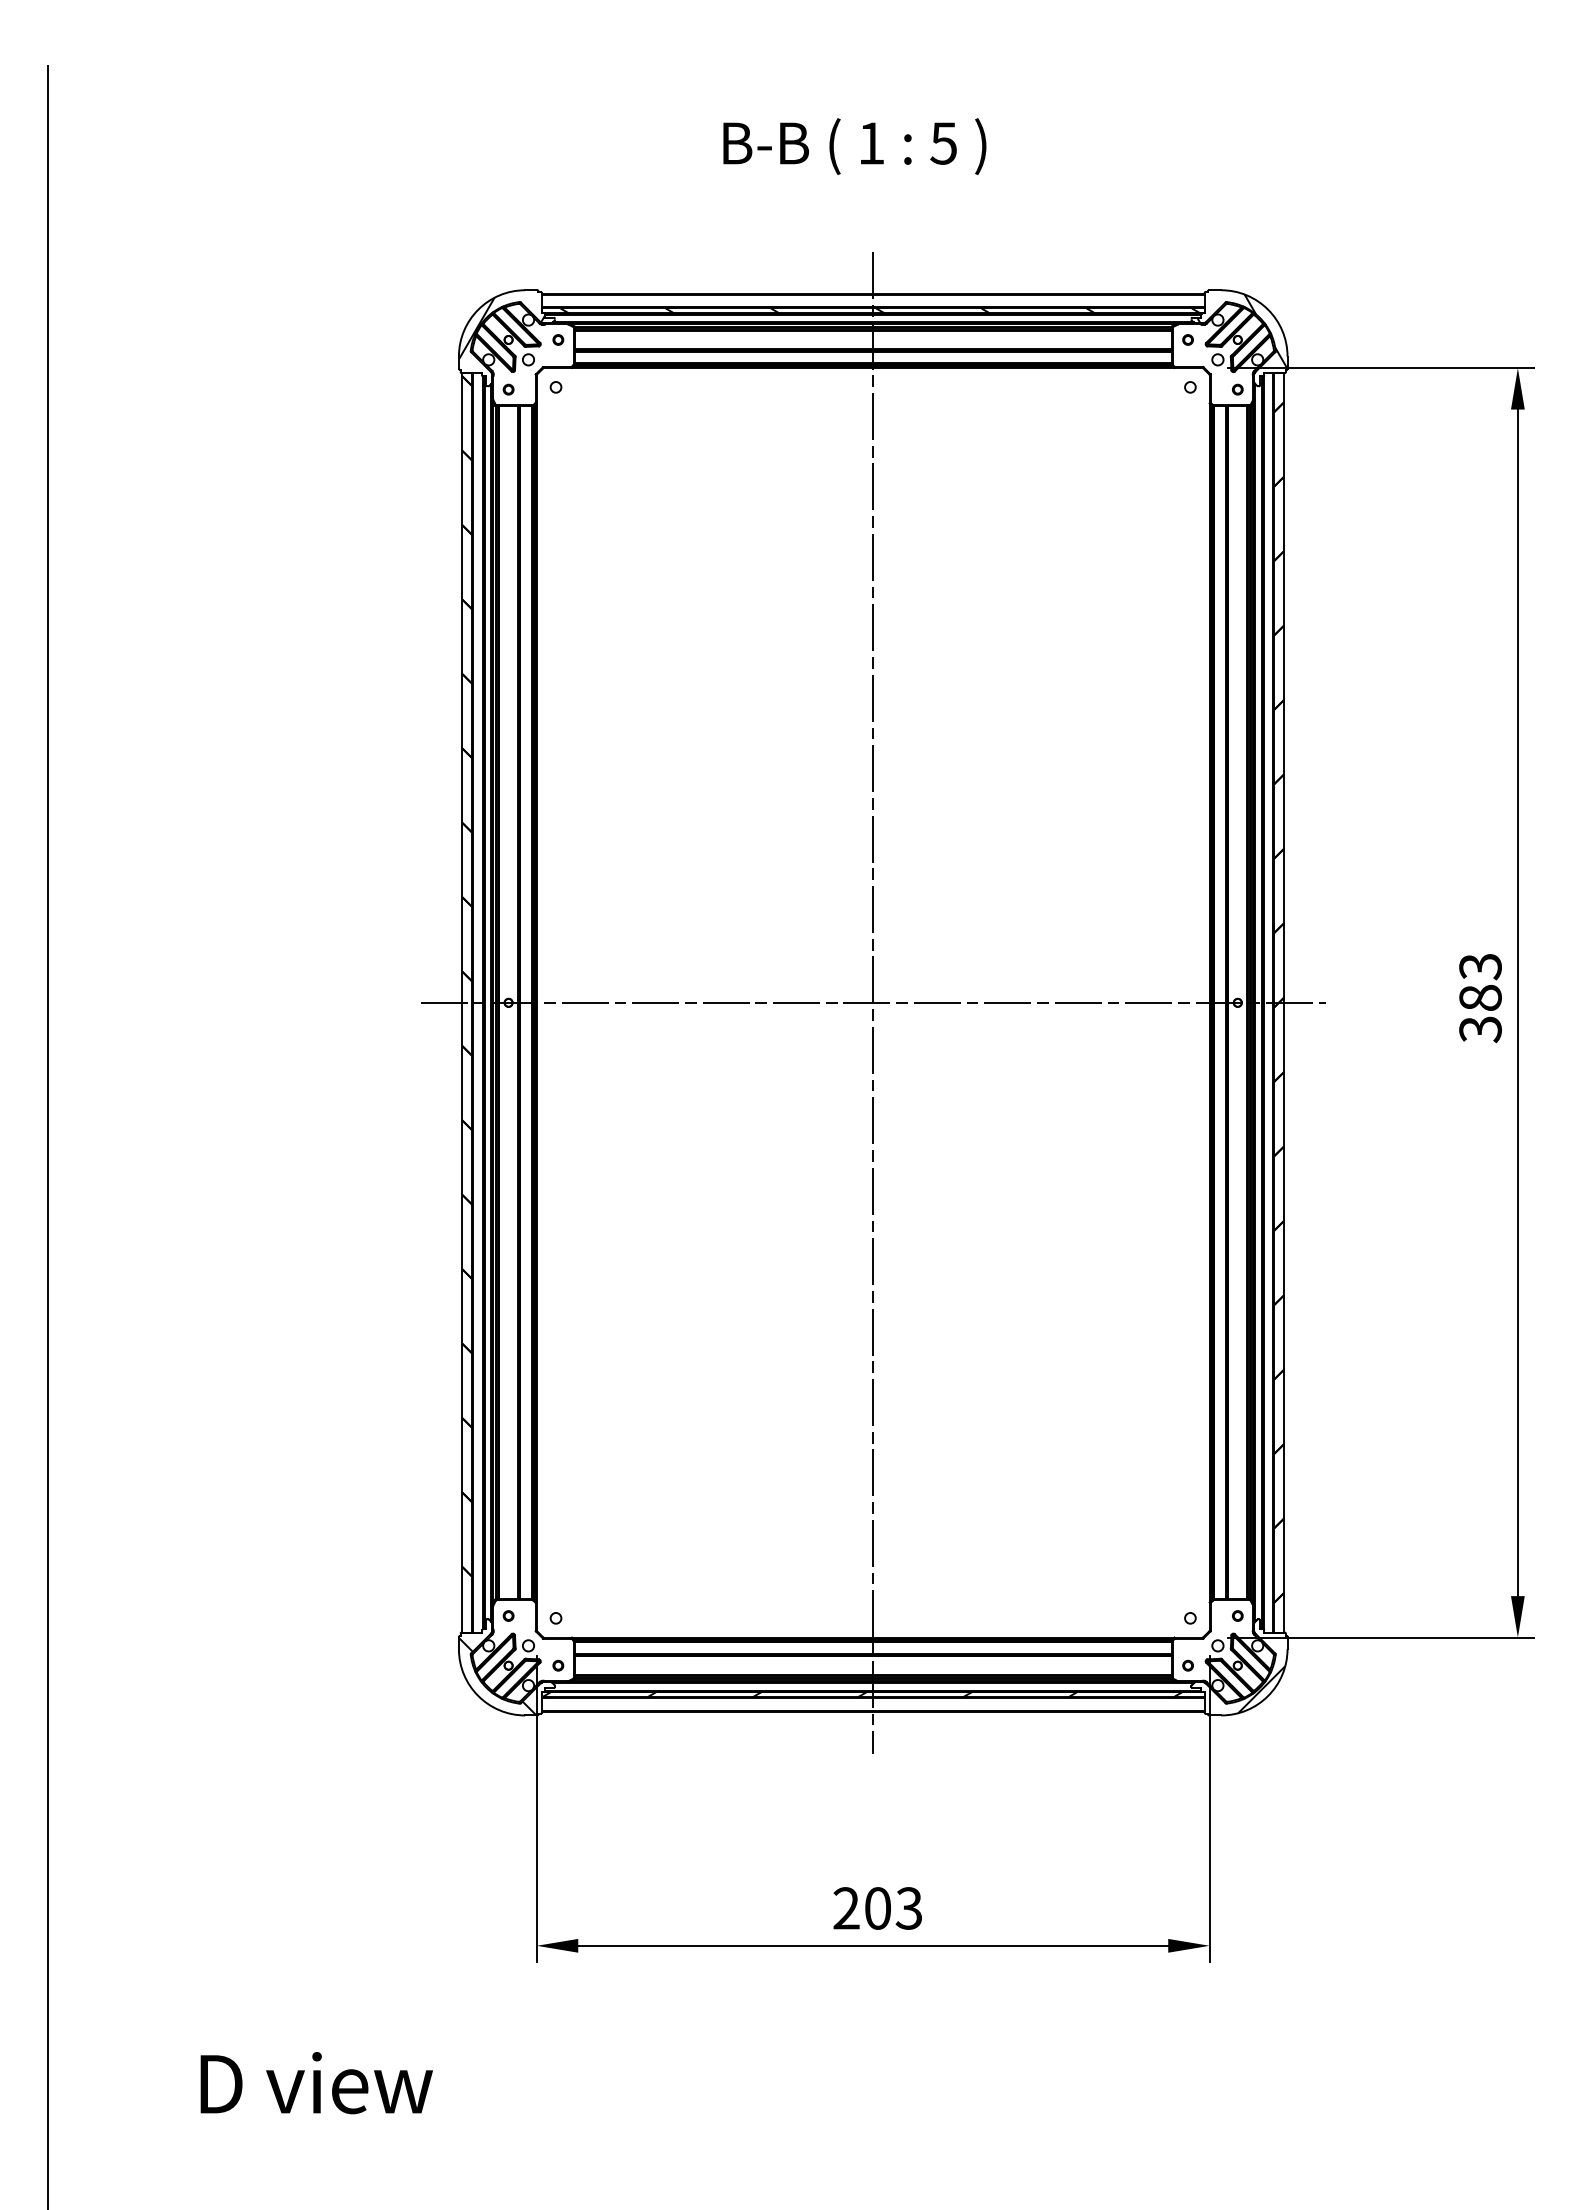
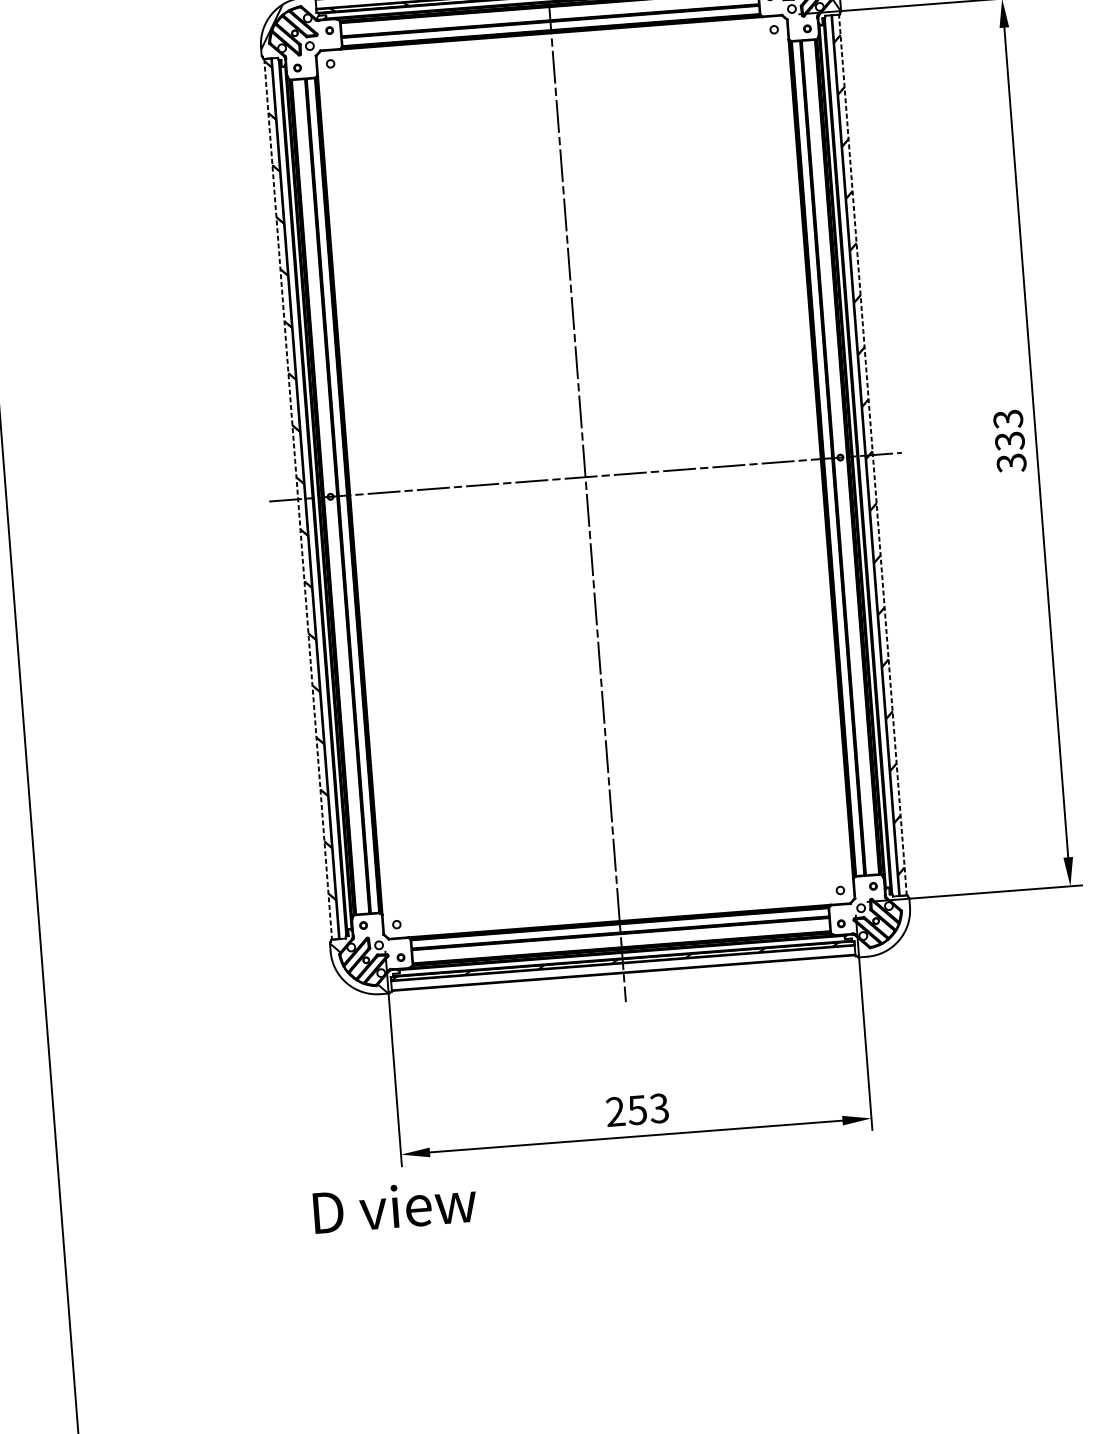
text: (1480, 997) -> (1009, 440), 383 -> 333
line: (462, 1002) -> (298, 499), solid -> dashed
line: (1284, 1002) -> (873, 454), solid -> dashed
hatch: (1238, 1666) -> (876, 921), removed
text: (877, 1908) -> (637, 1110), 203 -> 253
text: (316, 2083) -> (394, 1206), moved

